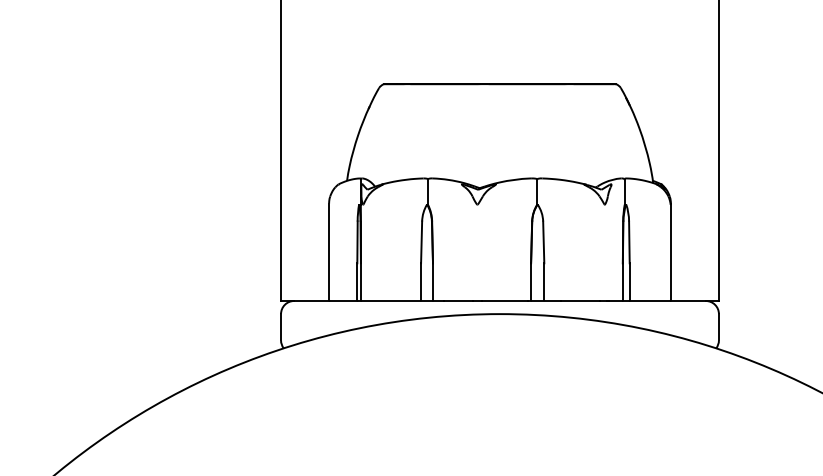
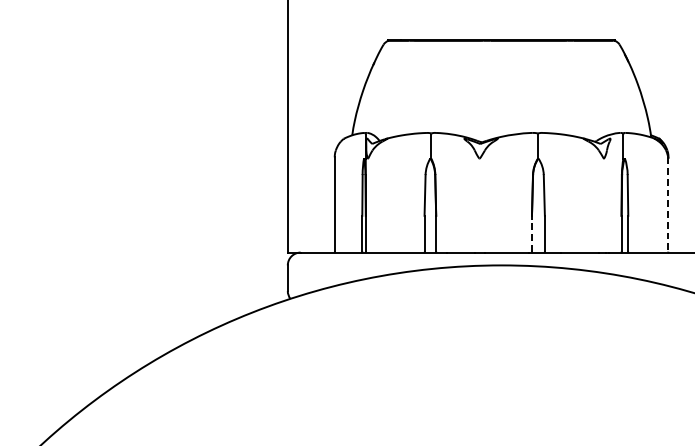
line: (670, 252) -> (668, 205), solid -> dashed
line: (531, 281) -> (532, 233), solid -> dashed

